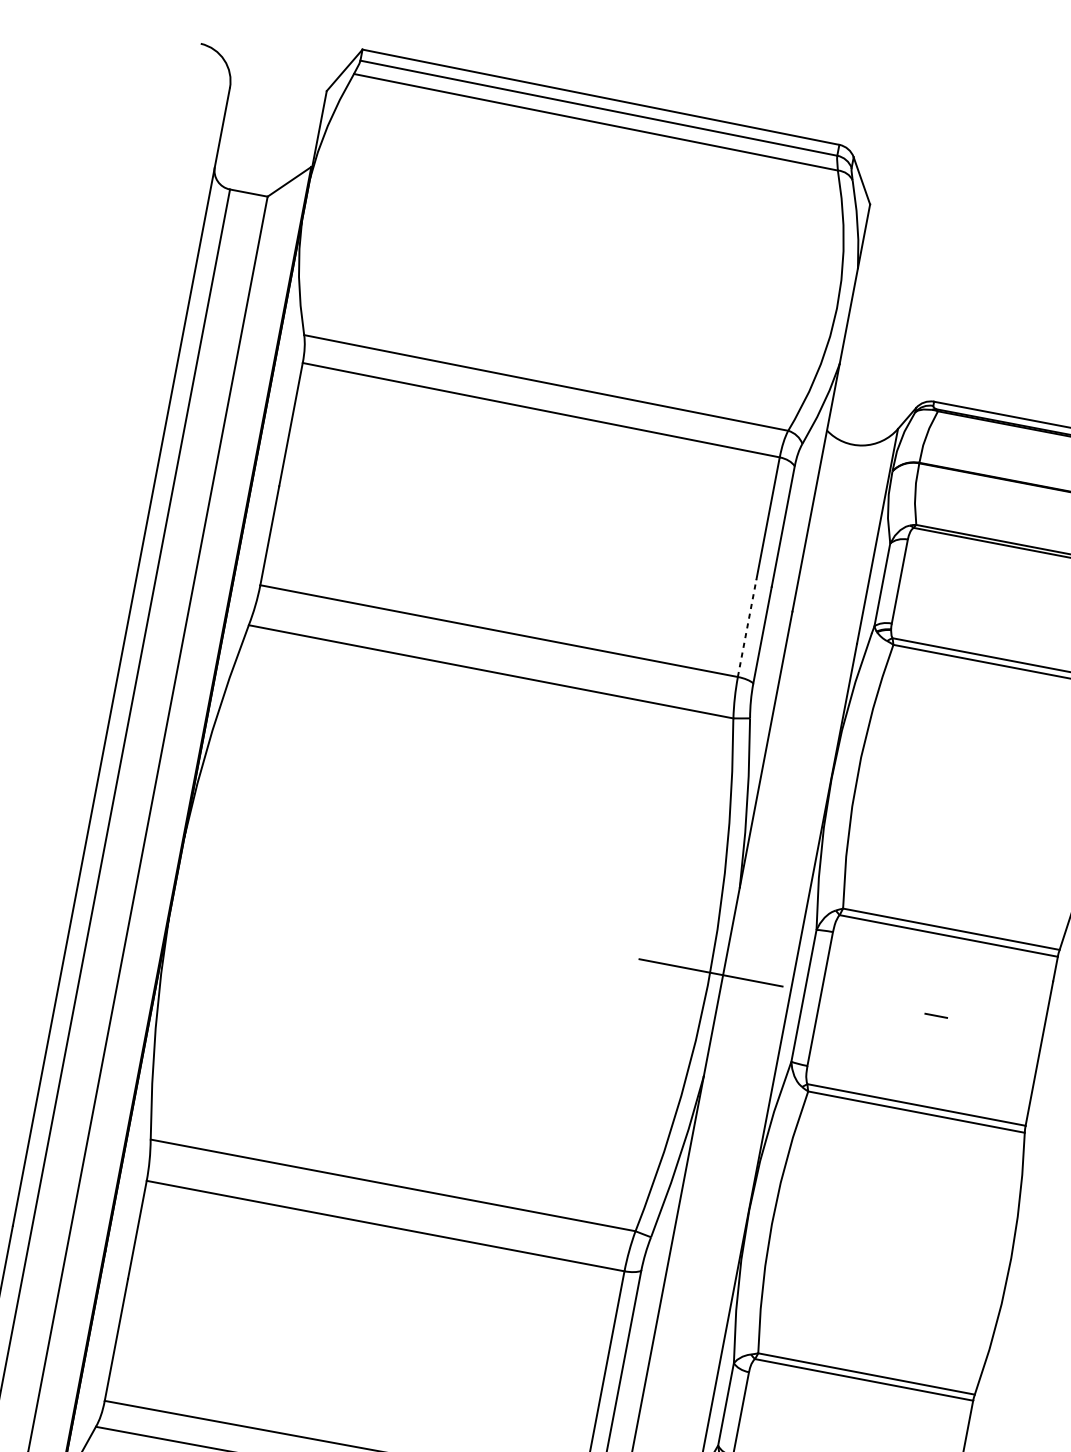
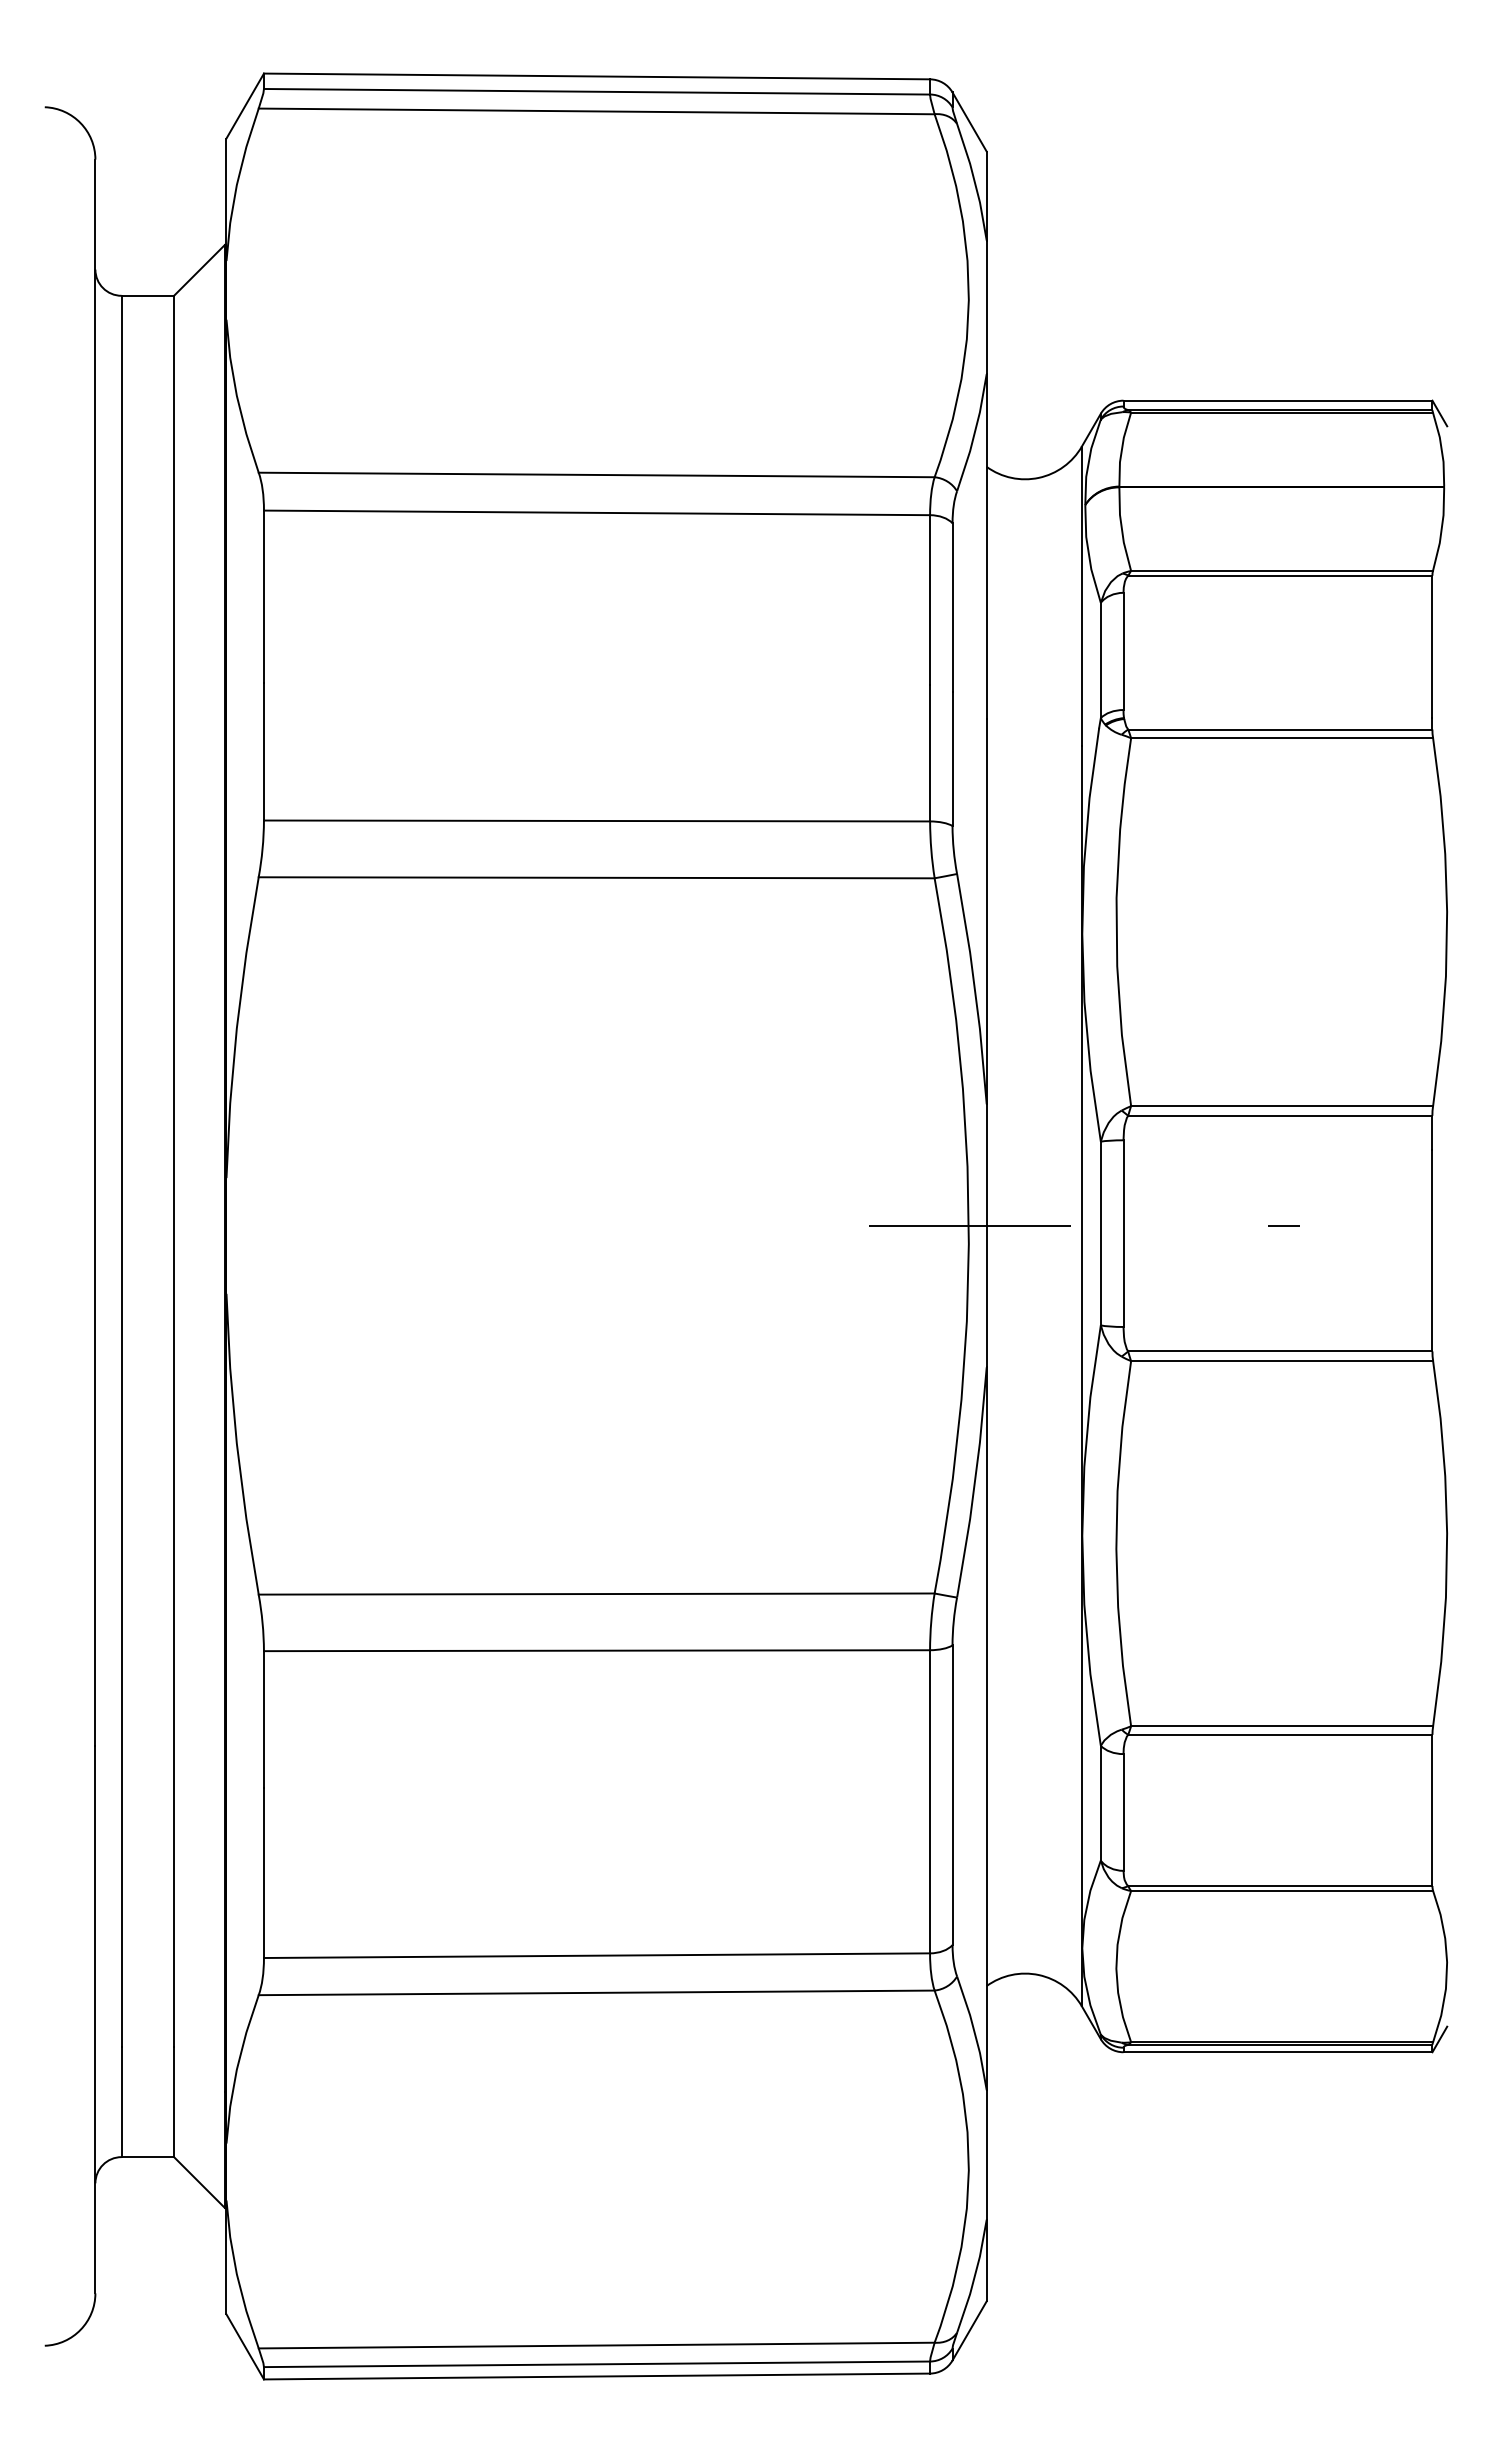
line: (747, 627) -> (930, 752), dashed -> solid

